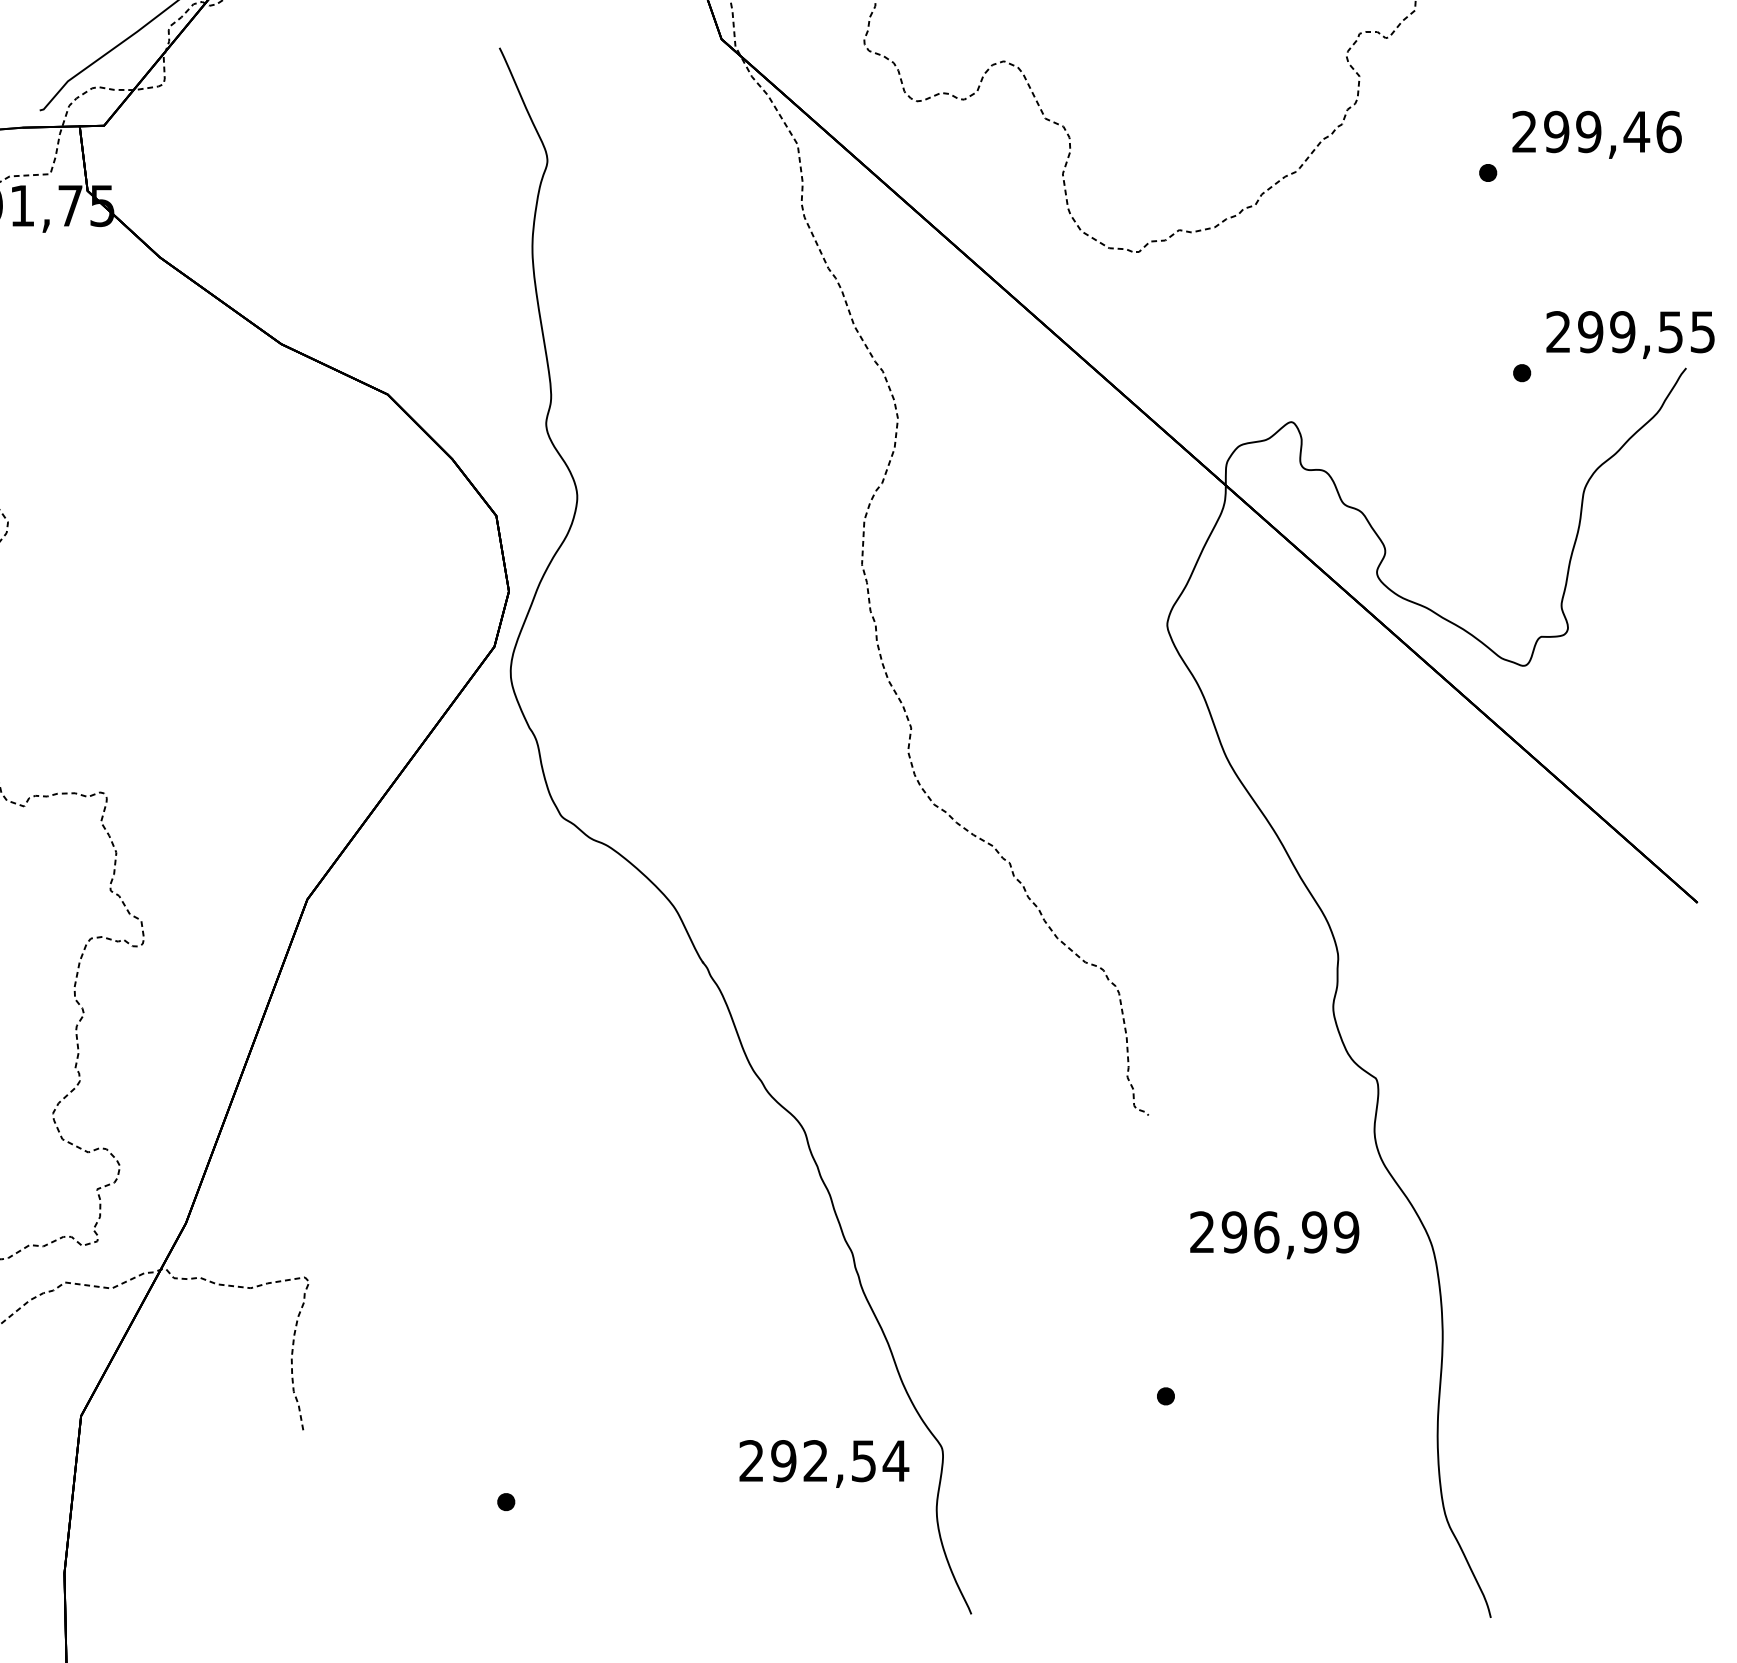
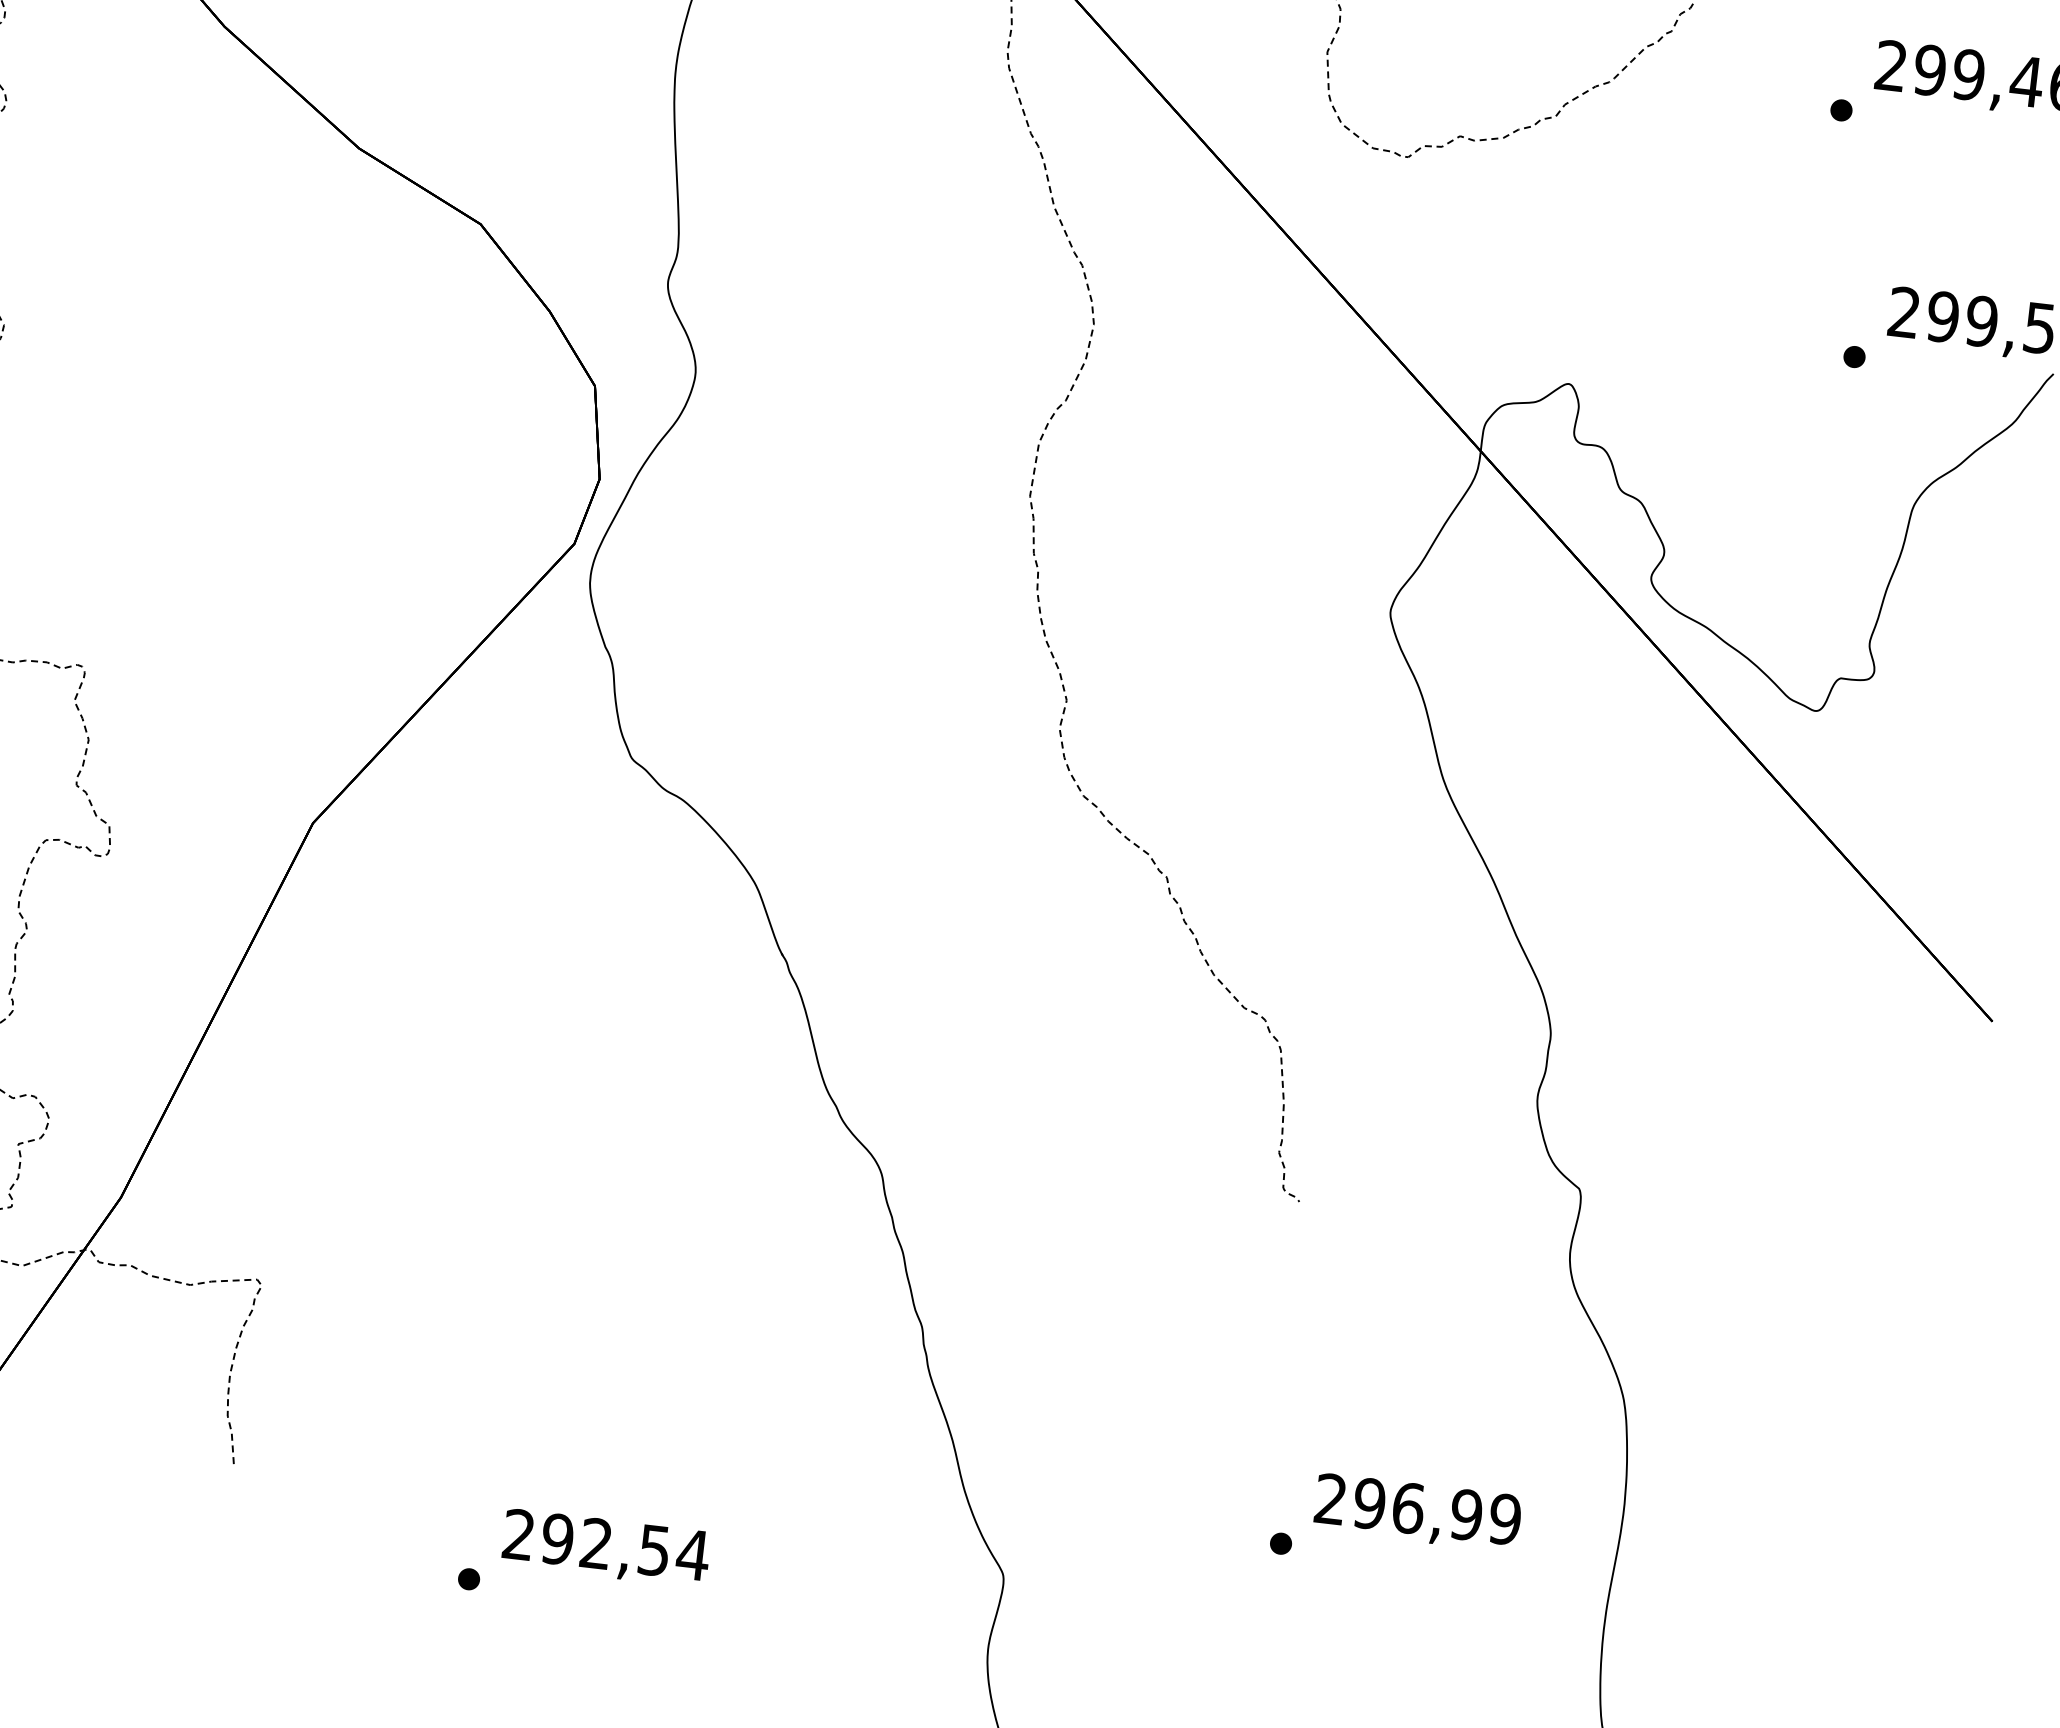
text: (1274, 1235) -> (1417, 1513), moved
text: (824, 1463) -> (606, 1547), moved

